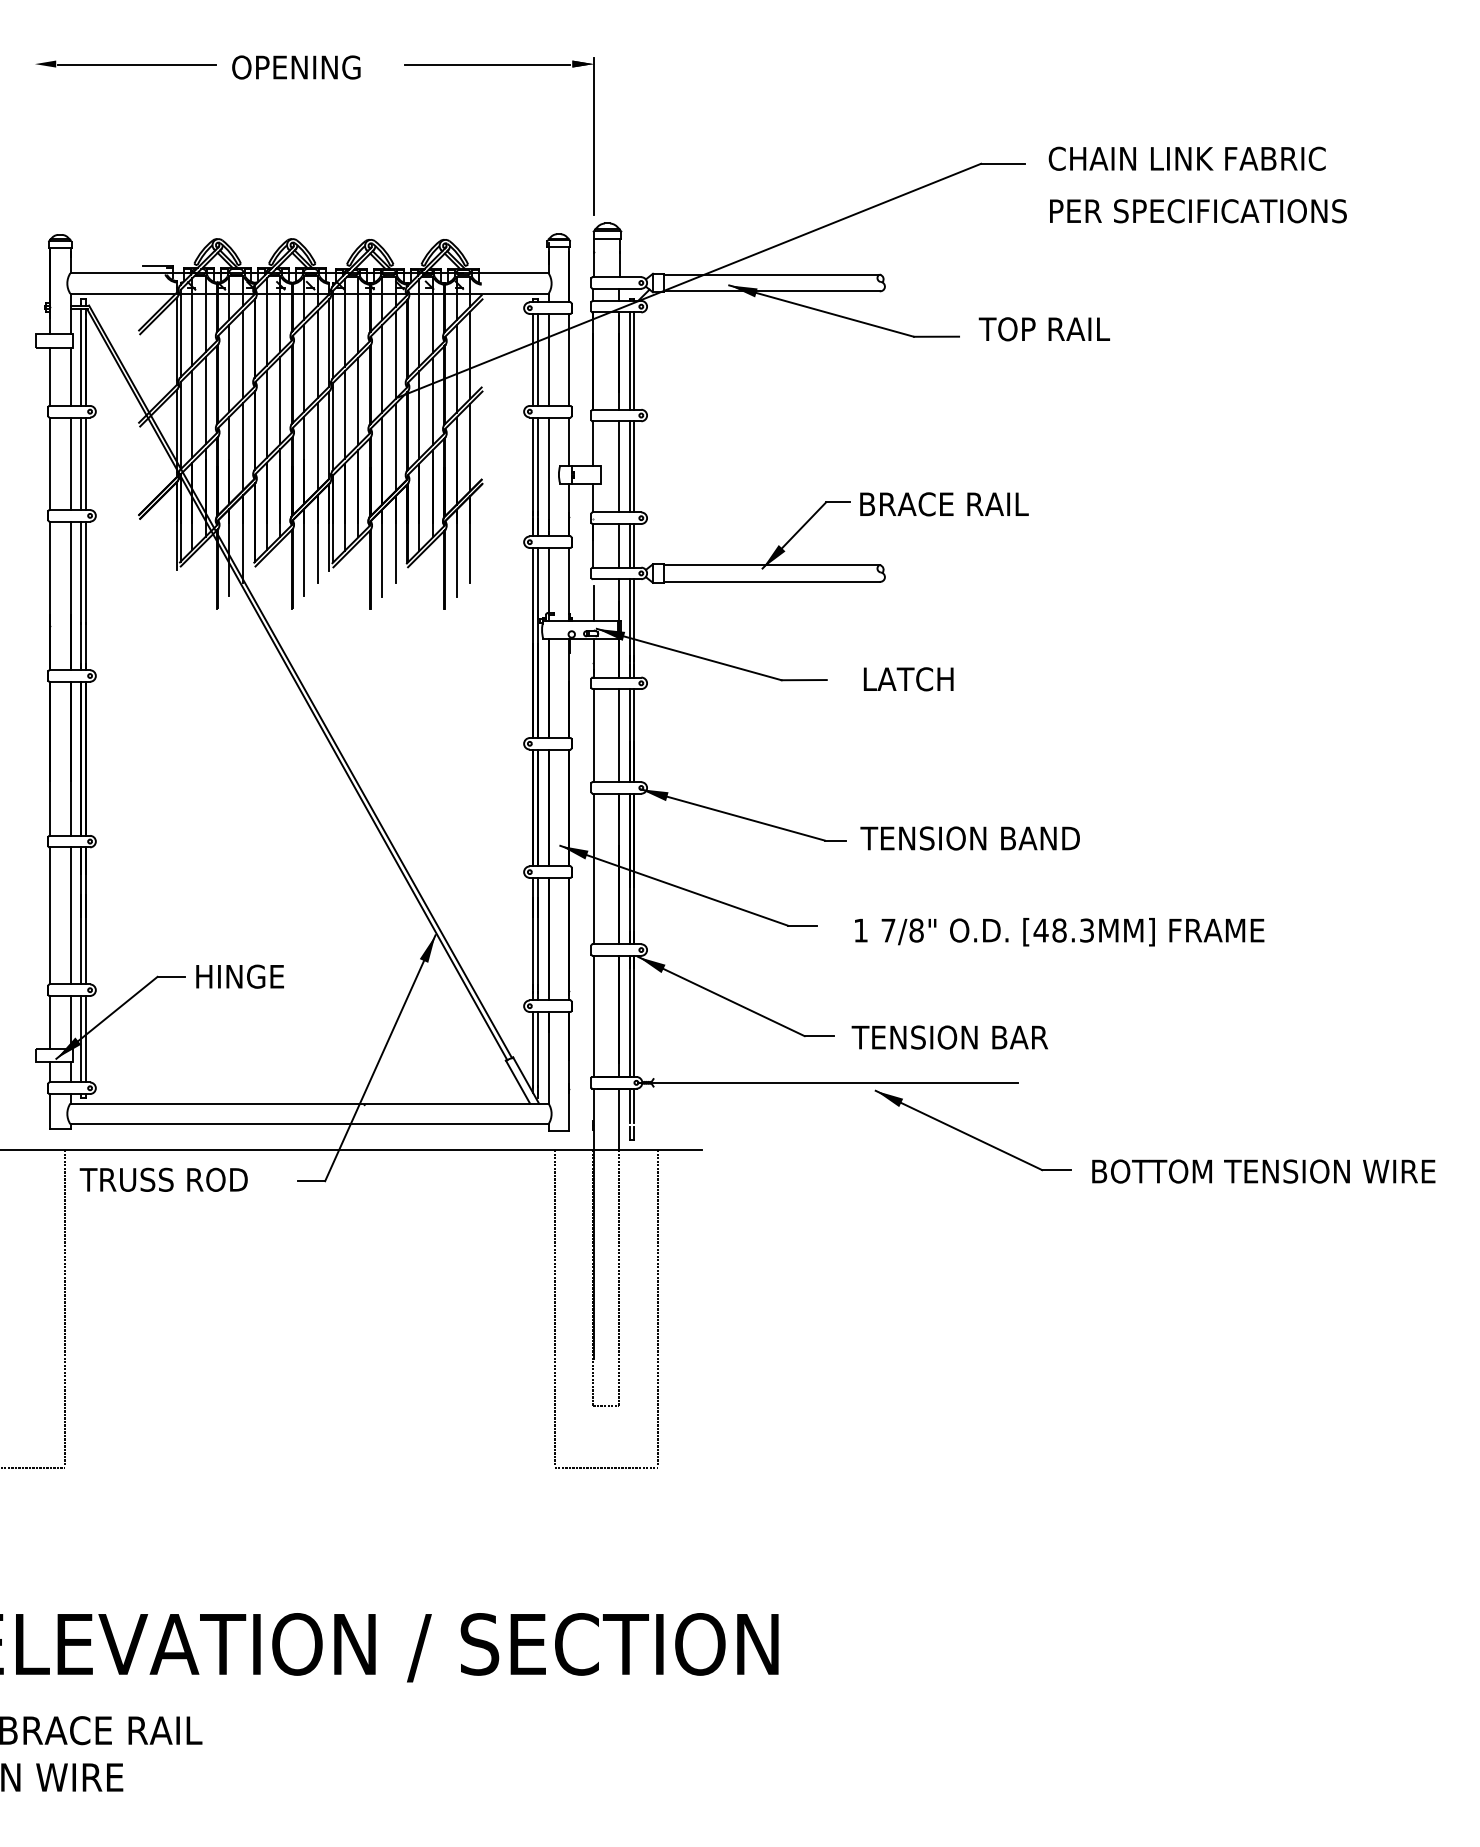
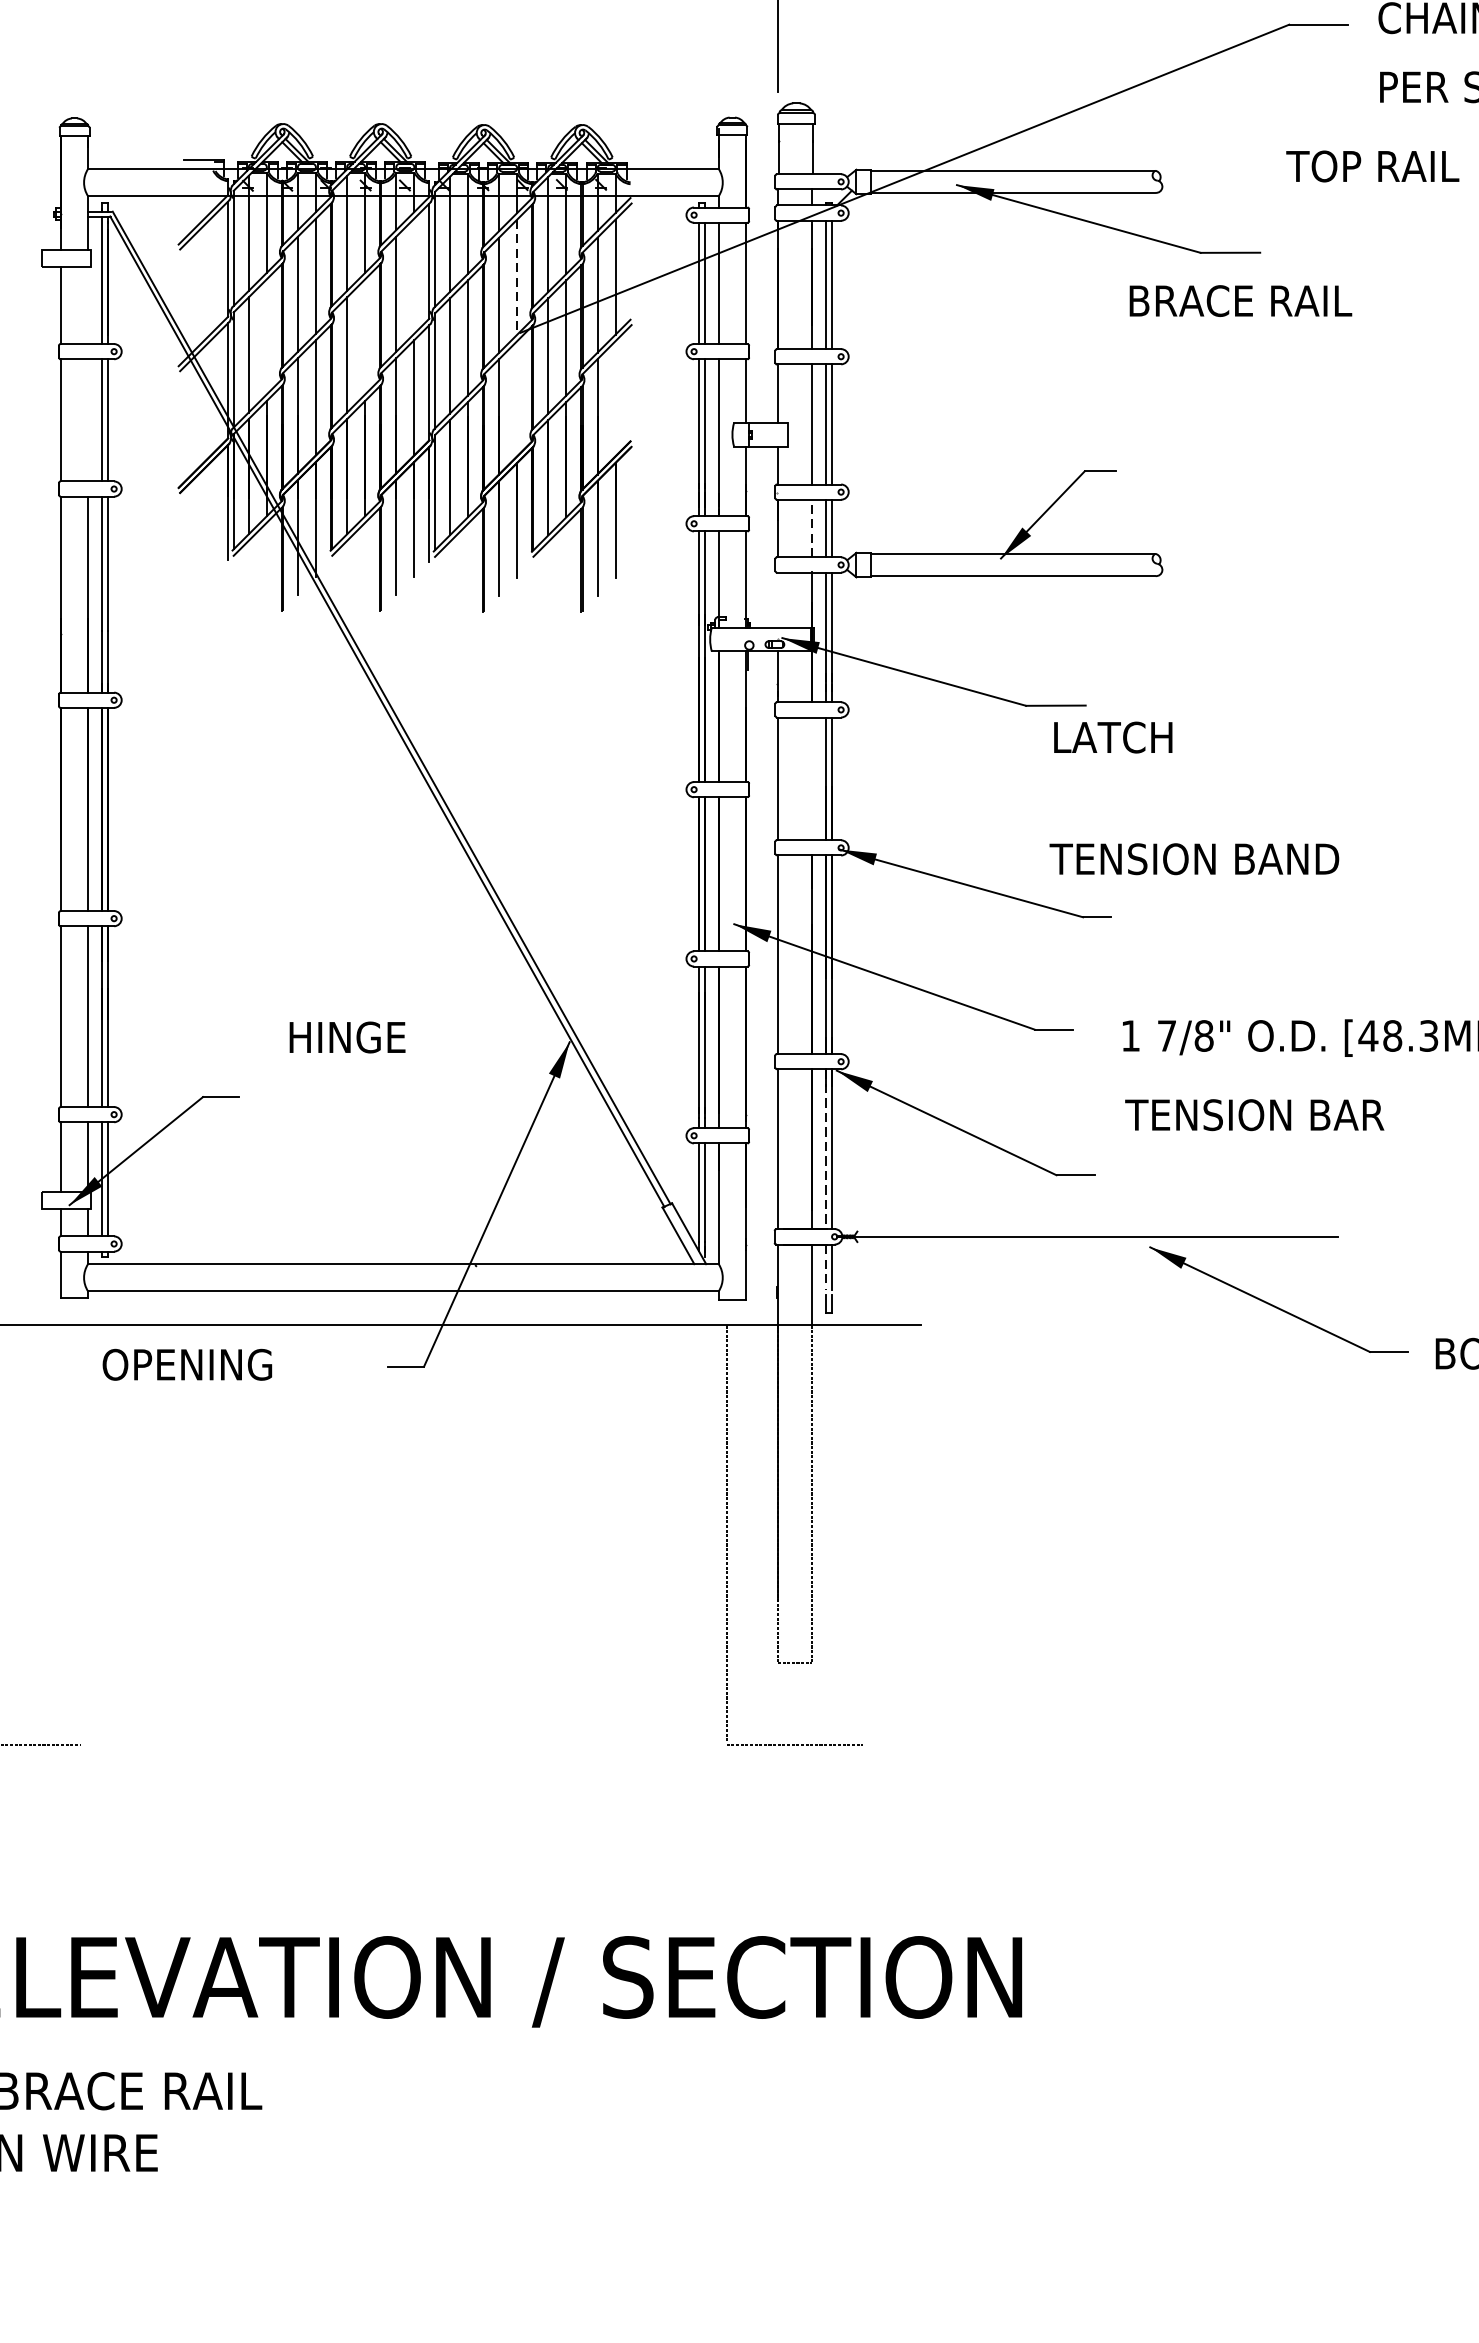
text: (1043, 329) -> (1371, 166), moved
line: (317, 354) -> (413, 276), removed
line: (395, 355) -> (516, 277), solid -> dashed
line: (70, 376) -> (88, 305), removed
line: (205, 400) -> (266, 336), removed
line: (280, 400) -> (365, 336), removed
line: (395, 447) -> (516, 398), removed
line: (470, 447) -> (615, 398), removed
line: (70, 463) -> (88, 419), removed
text: (944, 504) -> (1240, 301), moved
line: (619, 545) -> (812, 528), solid -> dashed
line: (593, 603) -> (778, 604), removed
text: (908, 679) -> (1113, 737), moved
line: (619, 735) -> (812, 778), removed
text: (969, 838) -> (1193, 859), moved
text: (239, 976) -> (346, 1037), moved
line: (629, 1016) -> (825, 1149), solid -> dashed
text: (949, 1037) -> (1254, 1115), moved
line: (629, 1106) -> (825, 1268), solid -> dashed
text: (163, 1179) -> (210, 1364), TRUSS ROD -> OPENING
line: (65, 1308) -> (81, 1534), removed
line: (658, 1308) -> (863, 1534), removed

